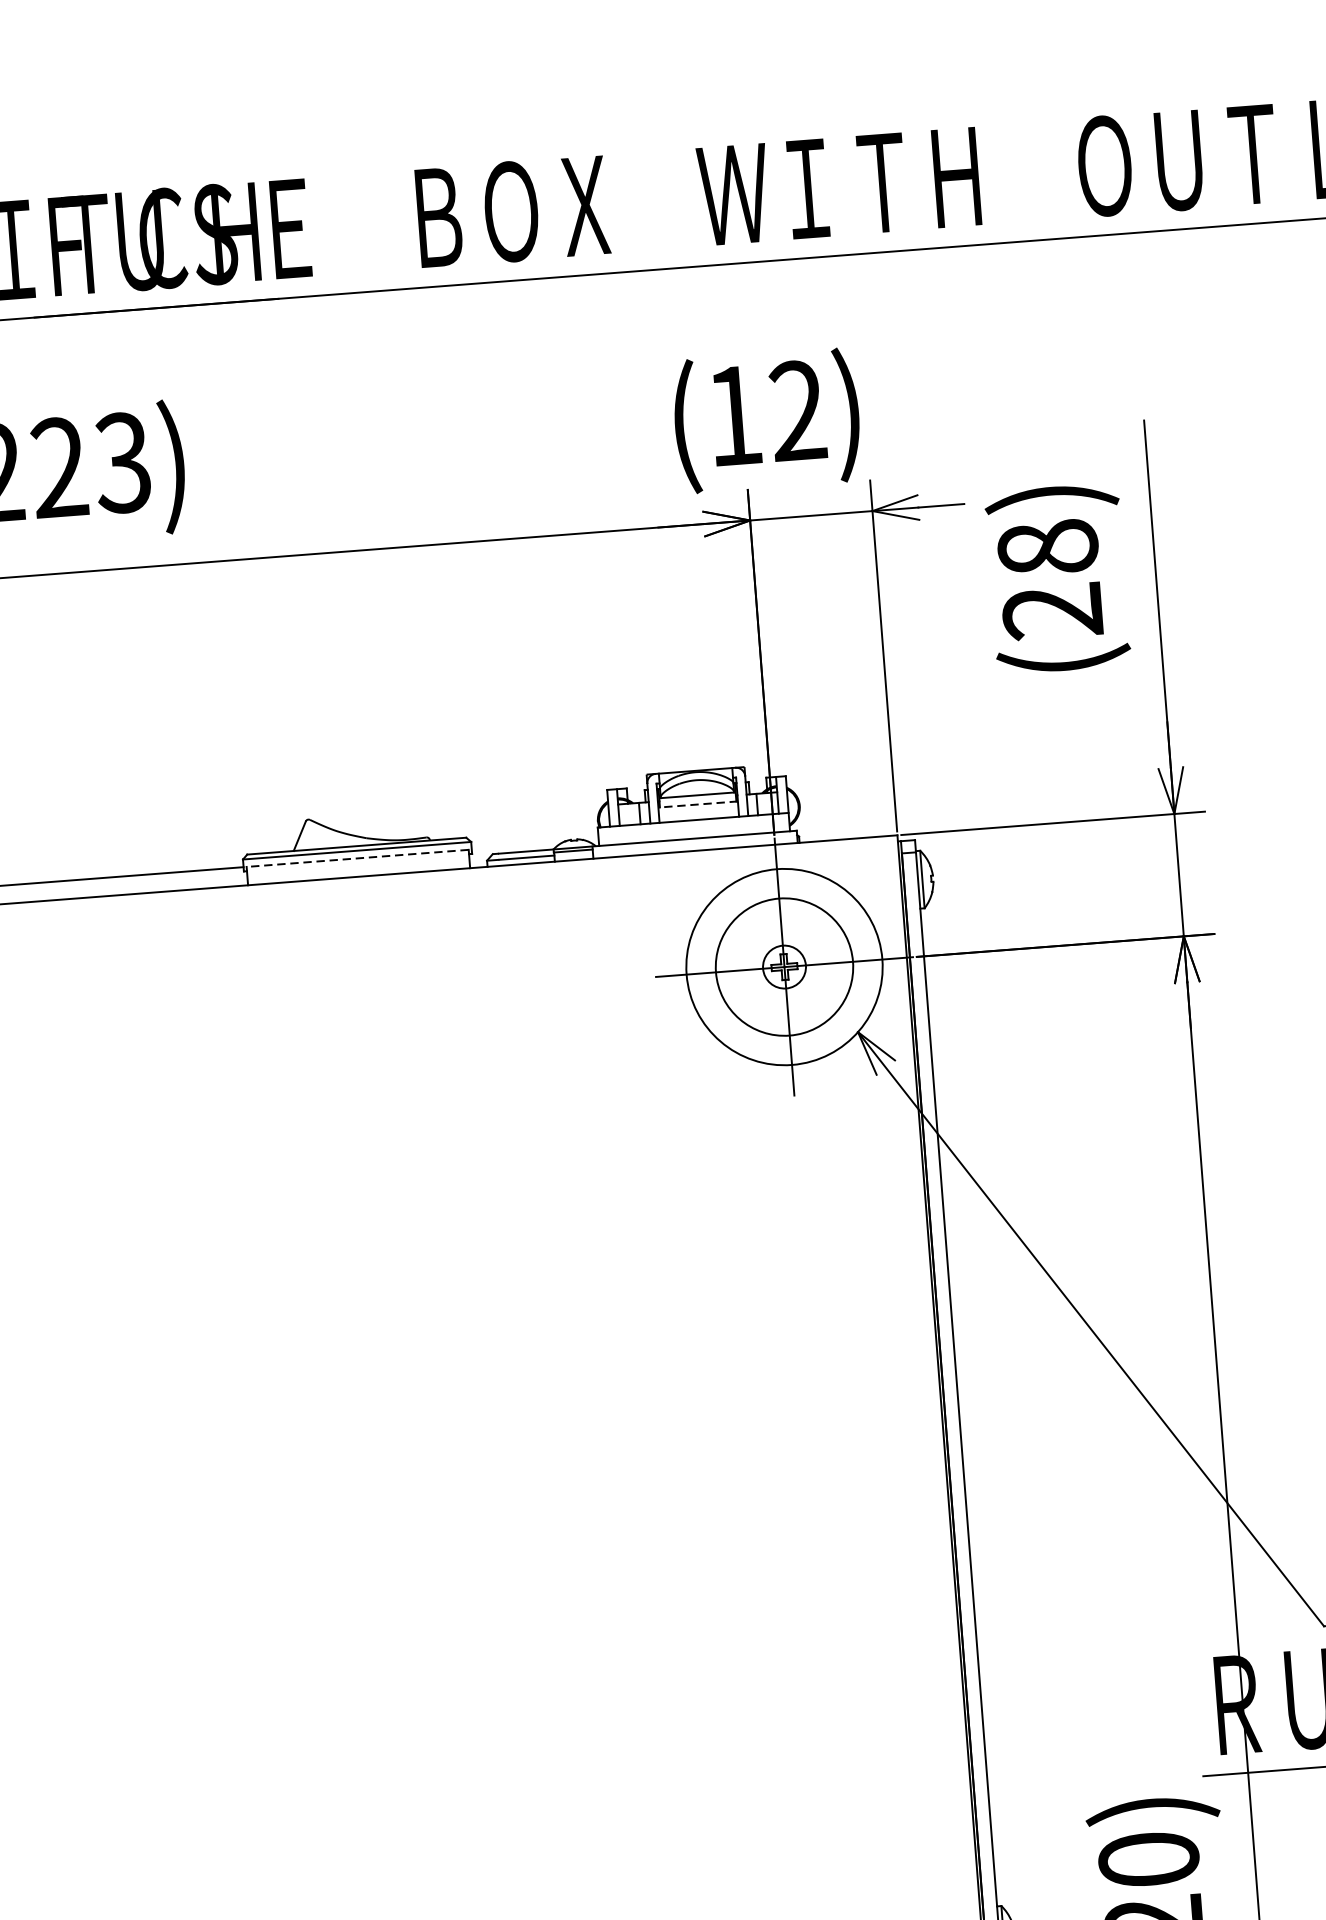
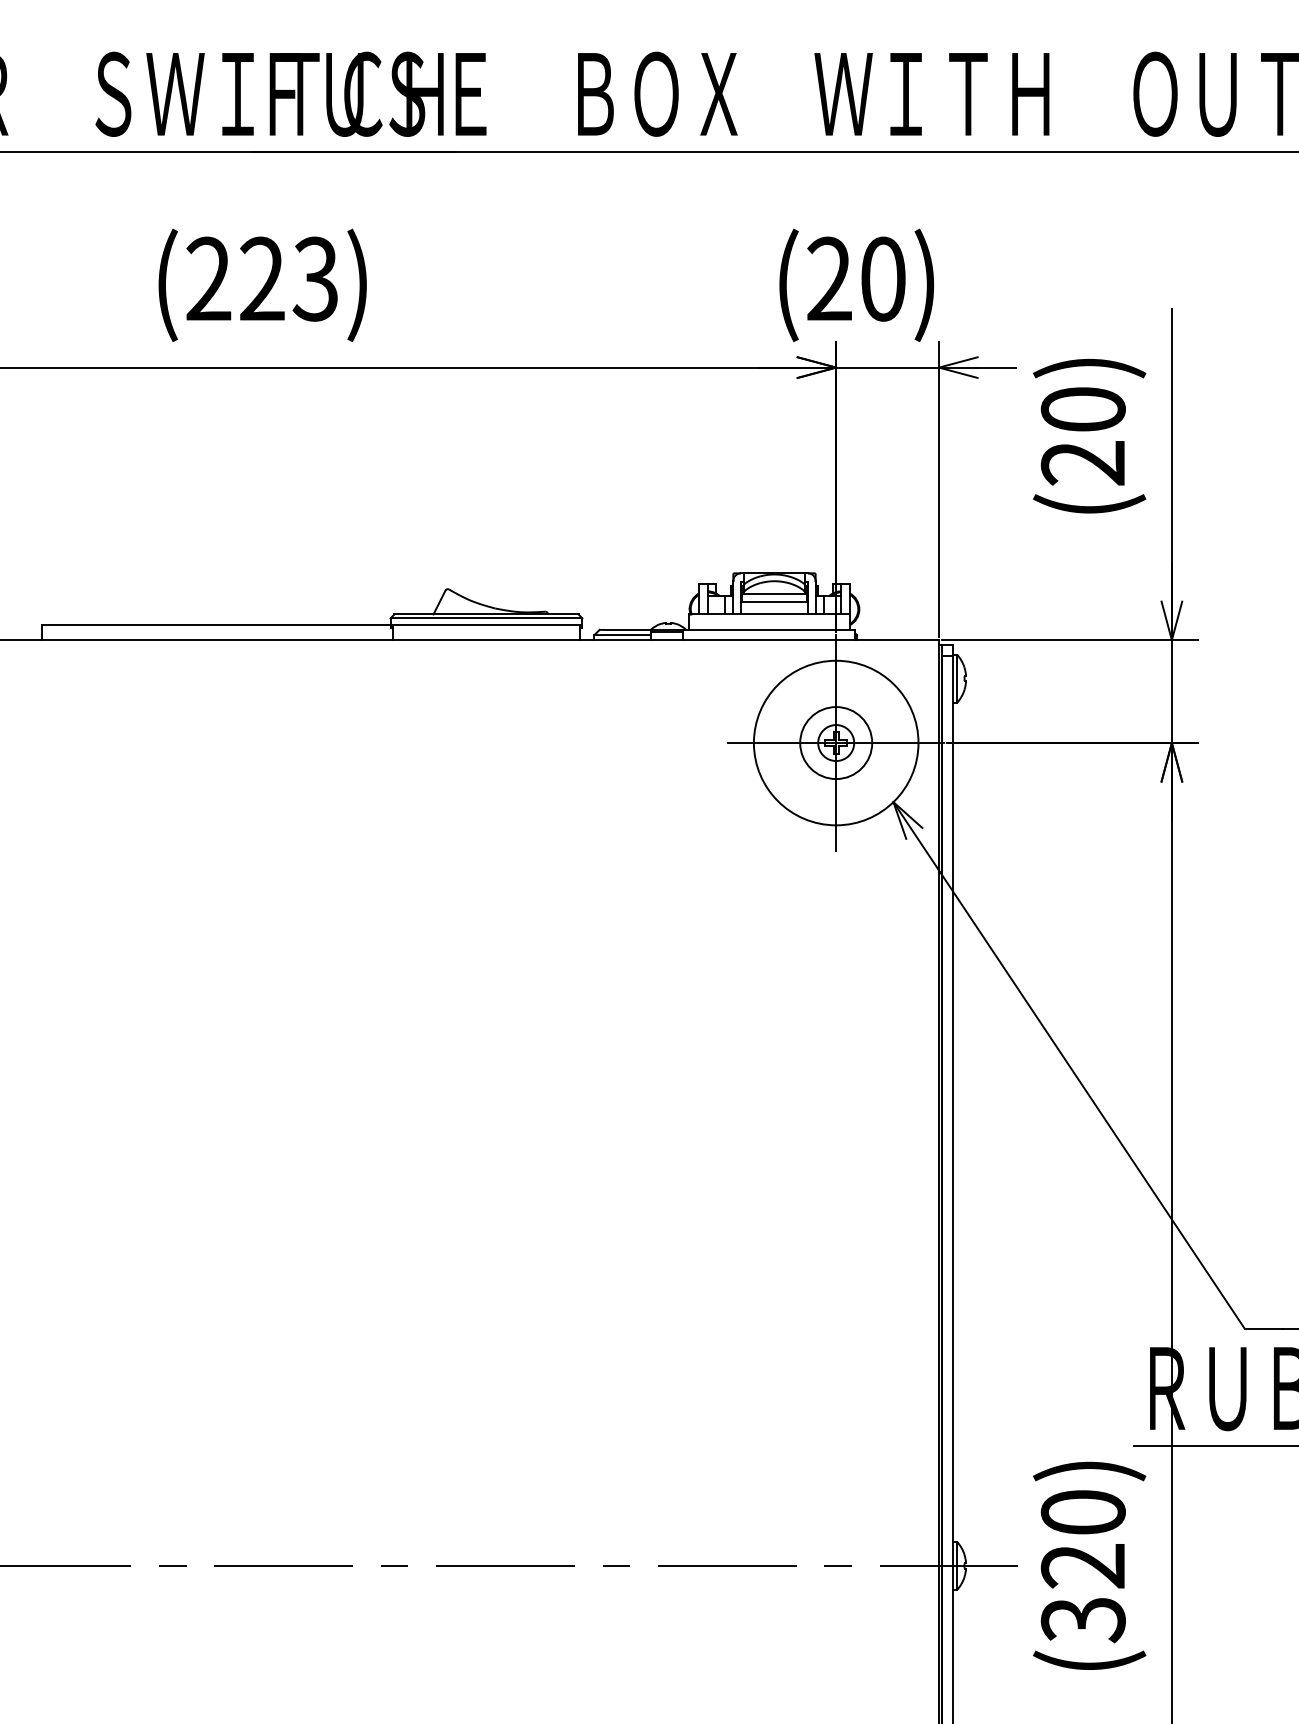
text: (766, 412) -> (856, 278), (12) -> (20)
text: (1046, 547) -> (1082, 409), (28) -> (20)
line: (696, 804) -> (773, 601), dashed -> solid
line: (356, 858) -> (485, 624), dashed -> solid
circle: (784, 967) -> (836, 743), size x0.62

